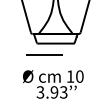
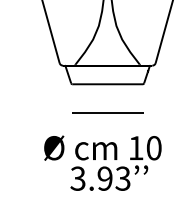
line: (44, 54) -> (107, 111), moved

